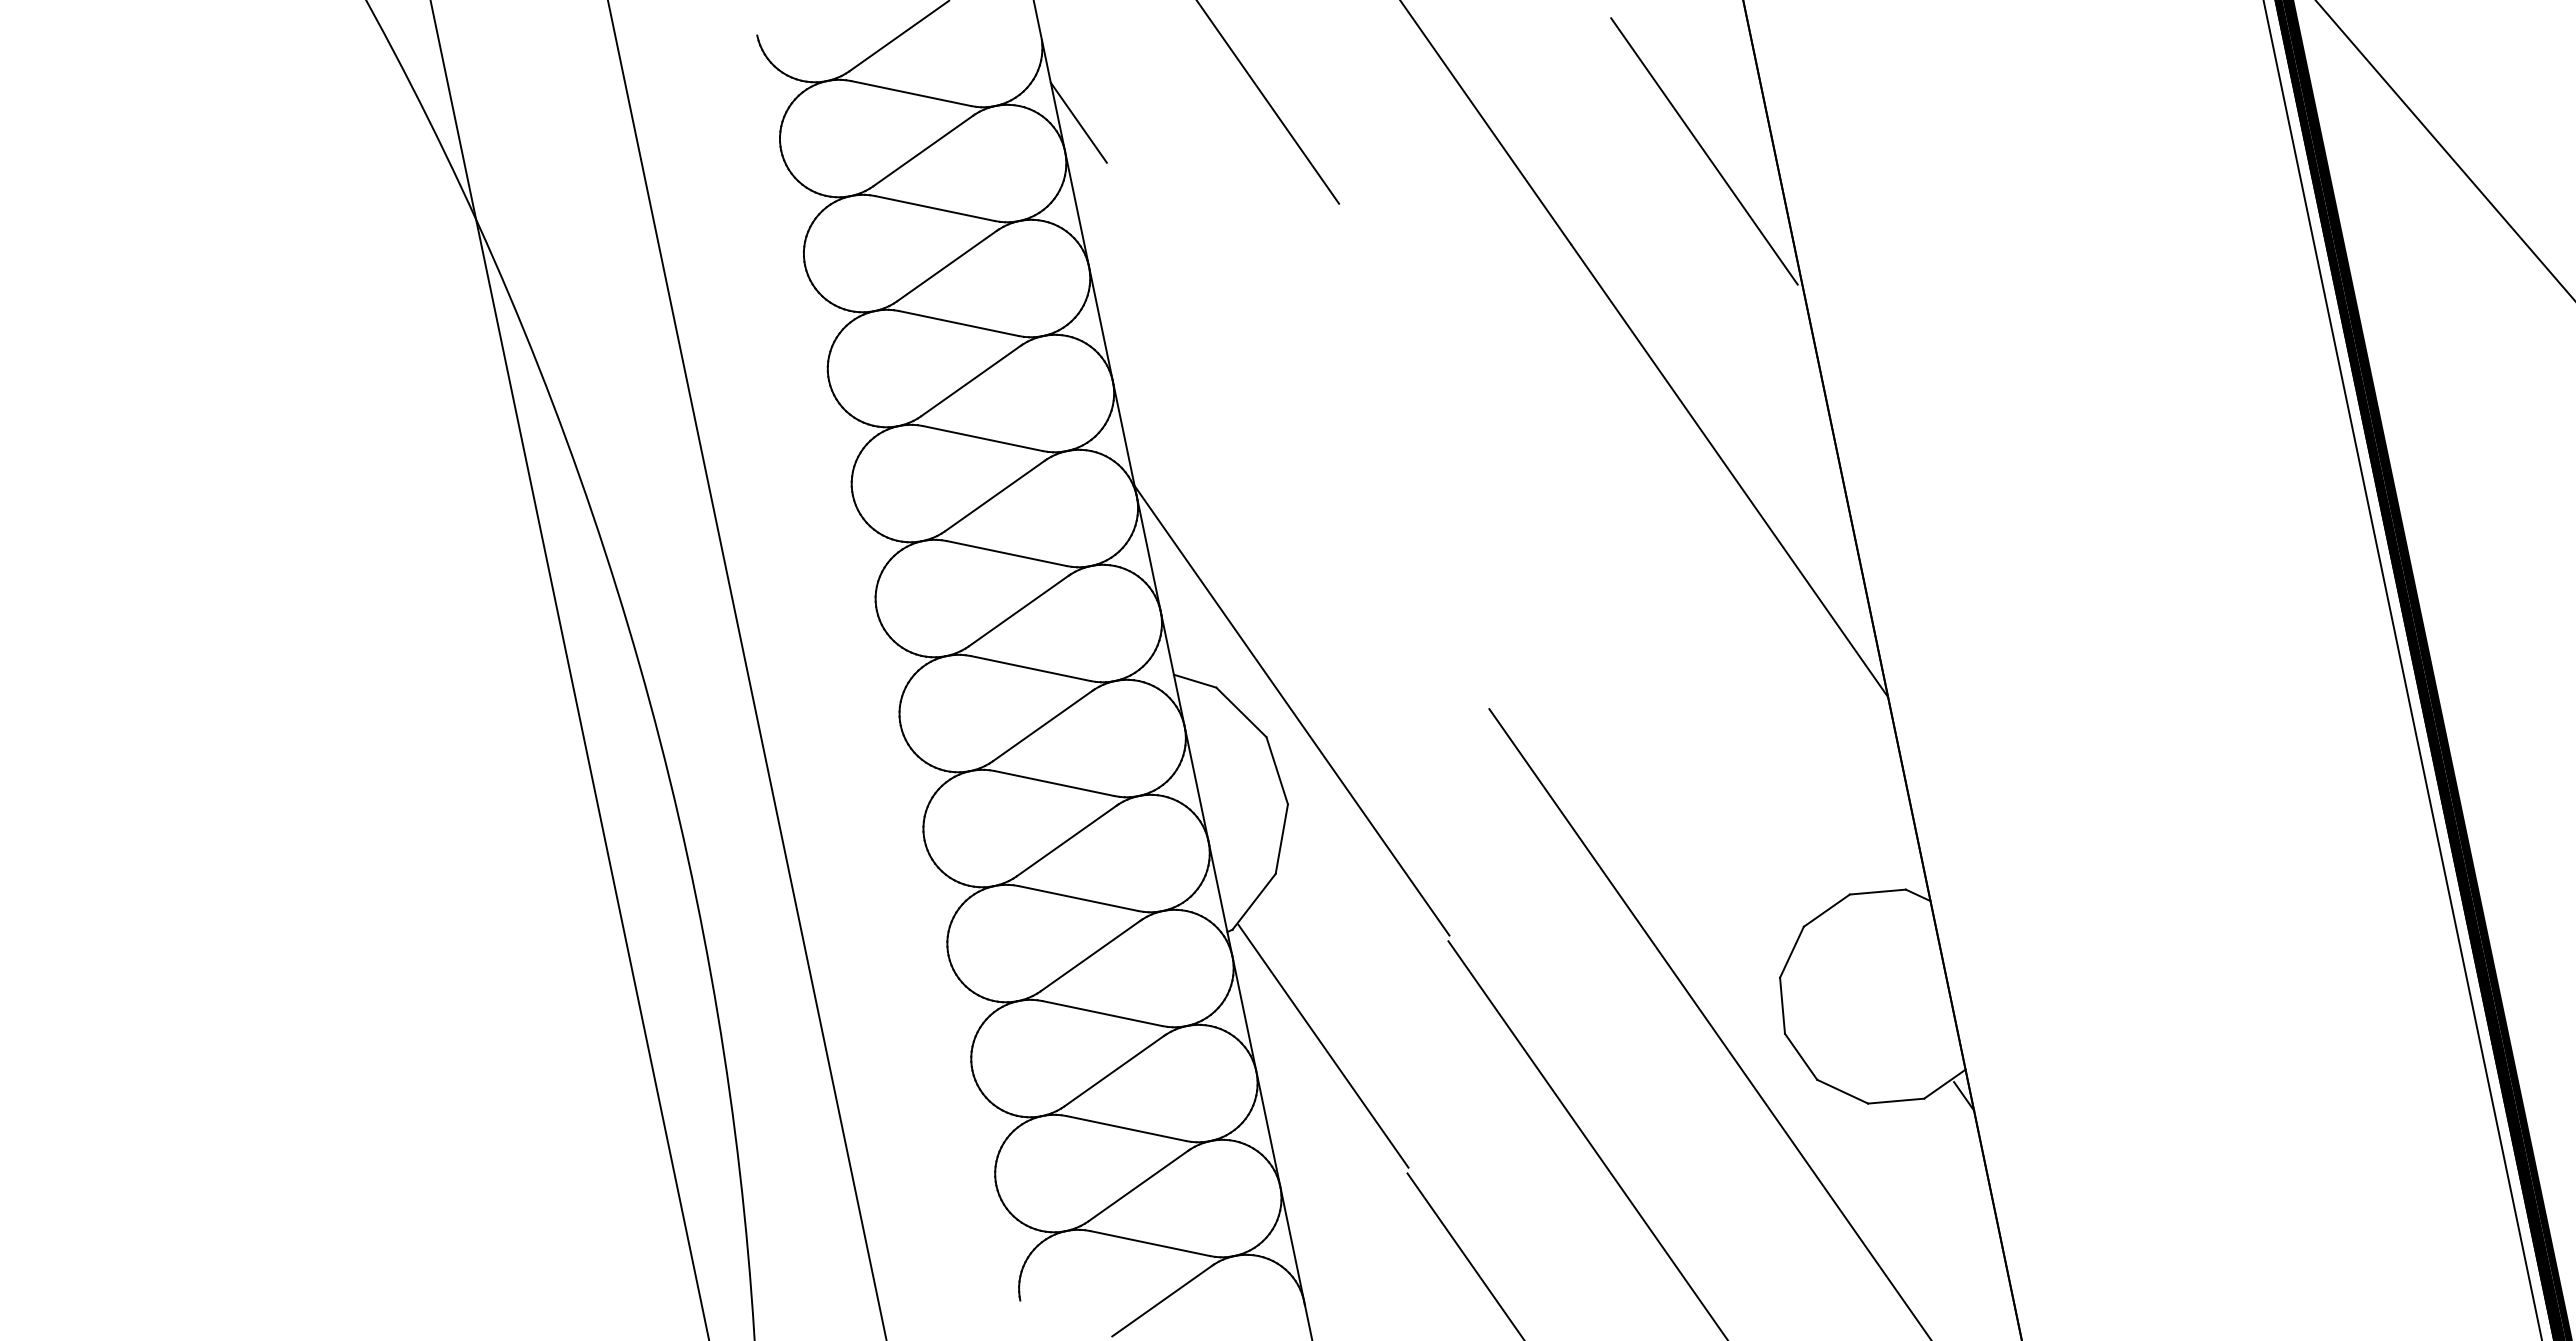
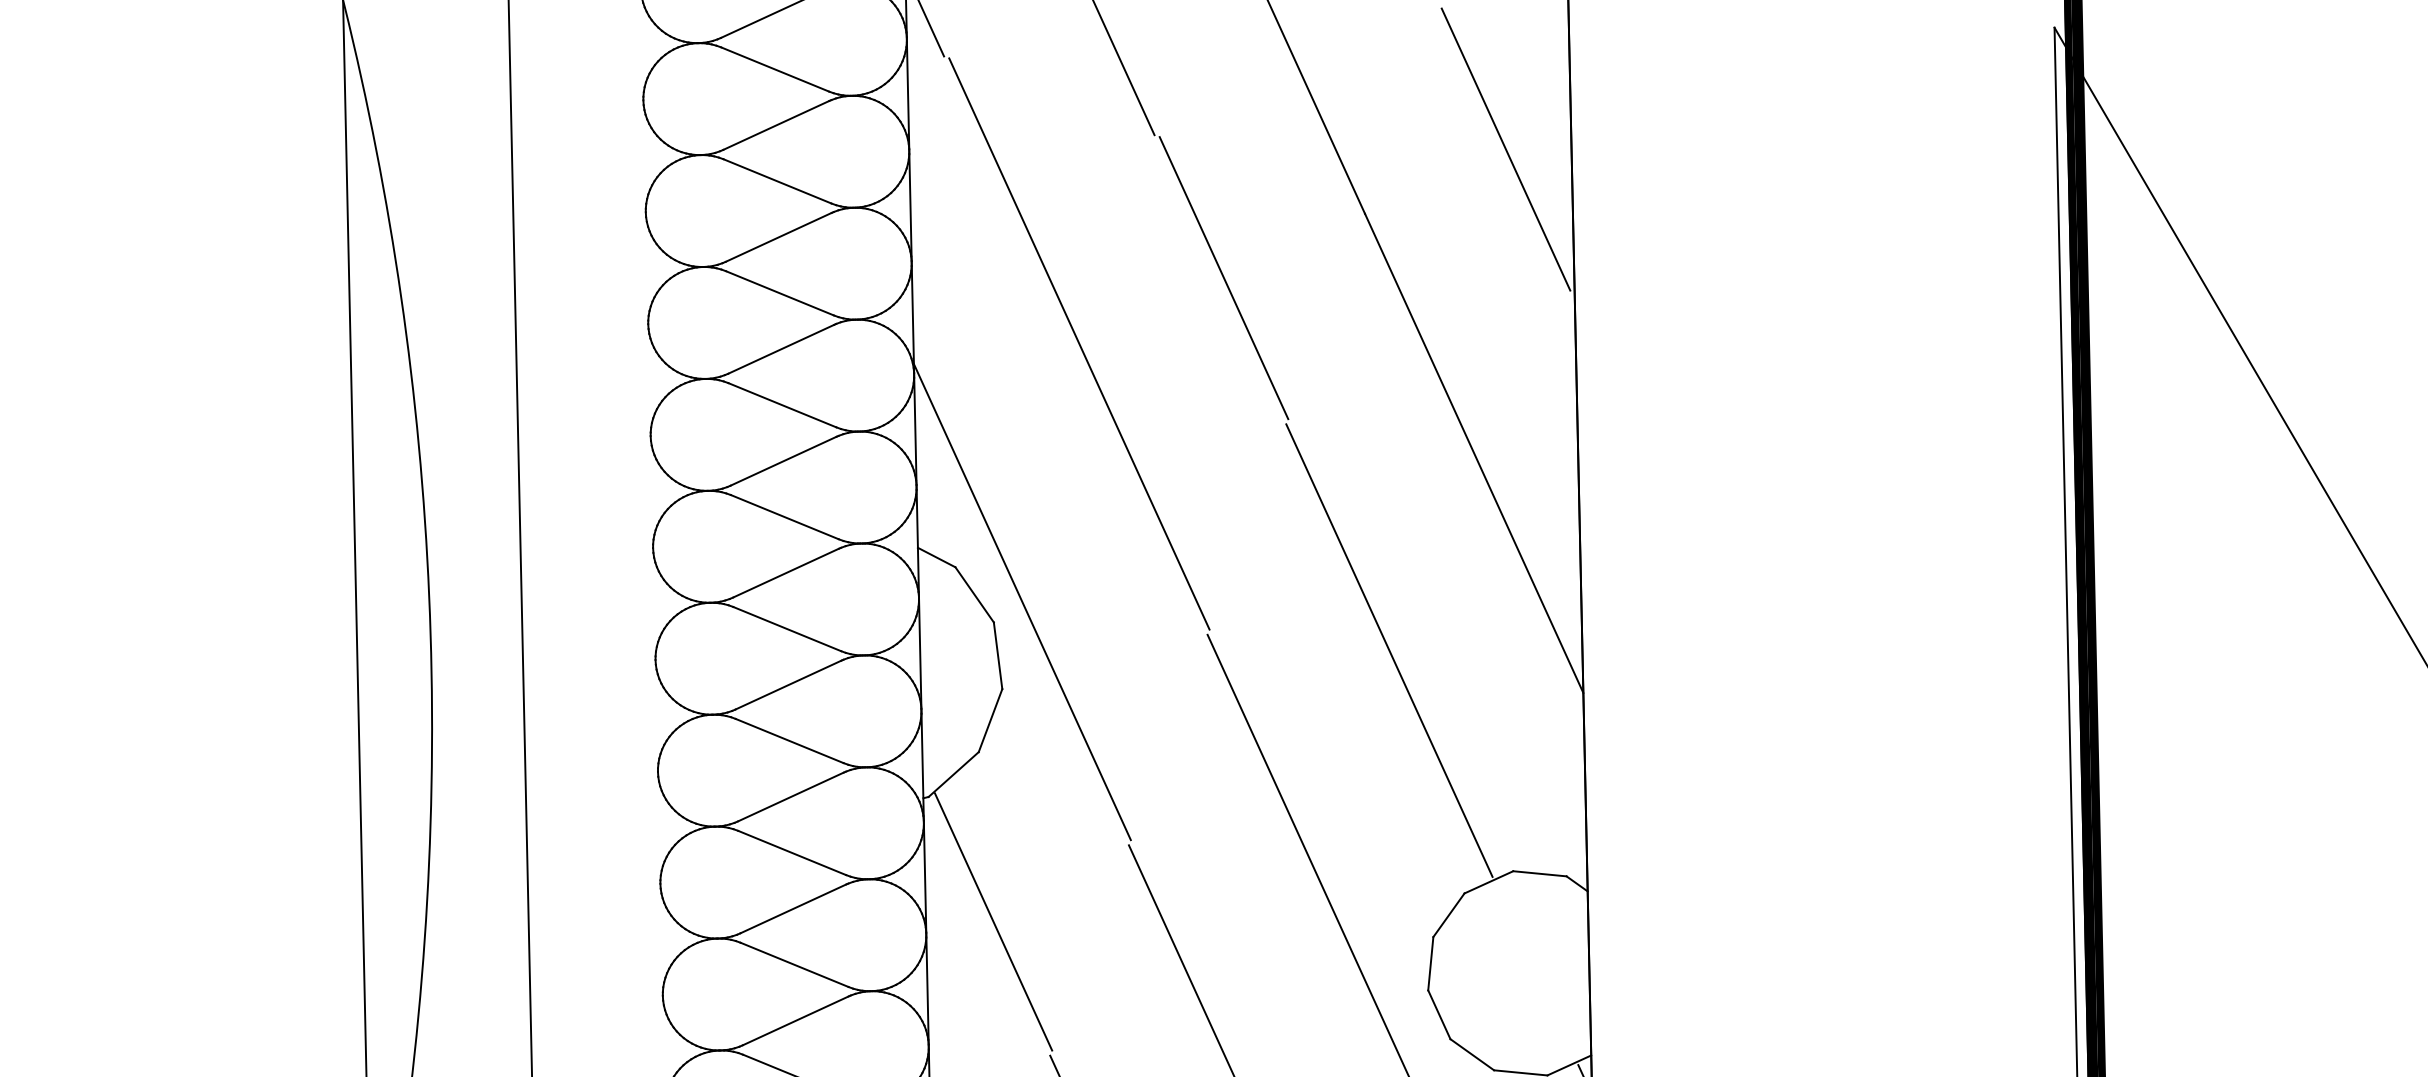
line: (1437, 337) -> (1223, 277), added
line: (1301, 433) -> (1079, 343), added
line: (1679, 690) -> (1389, 650), added

